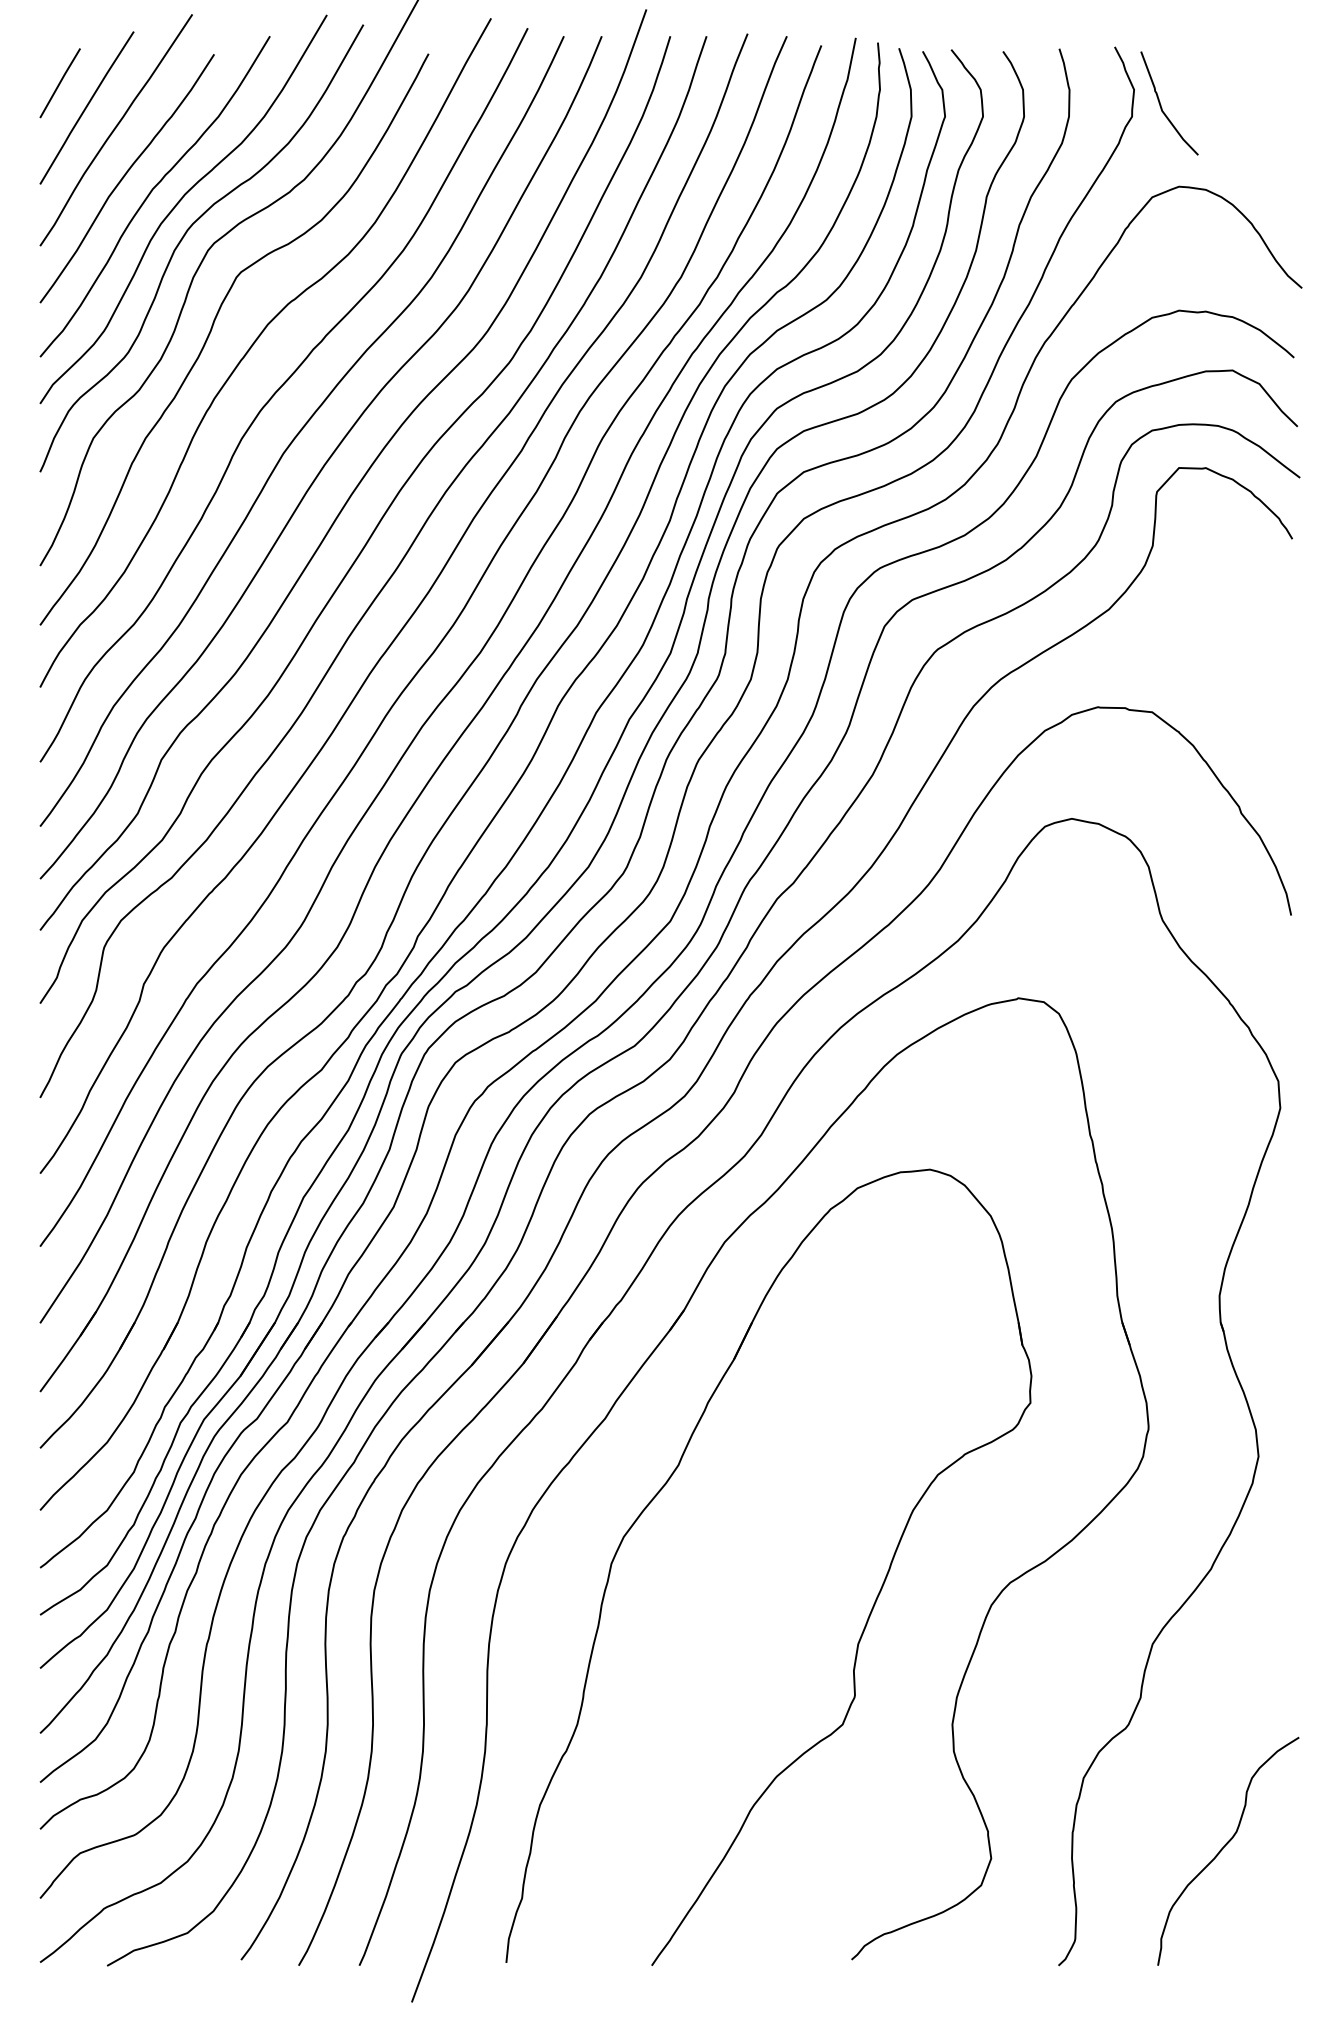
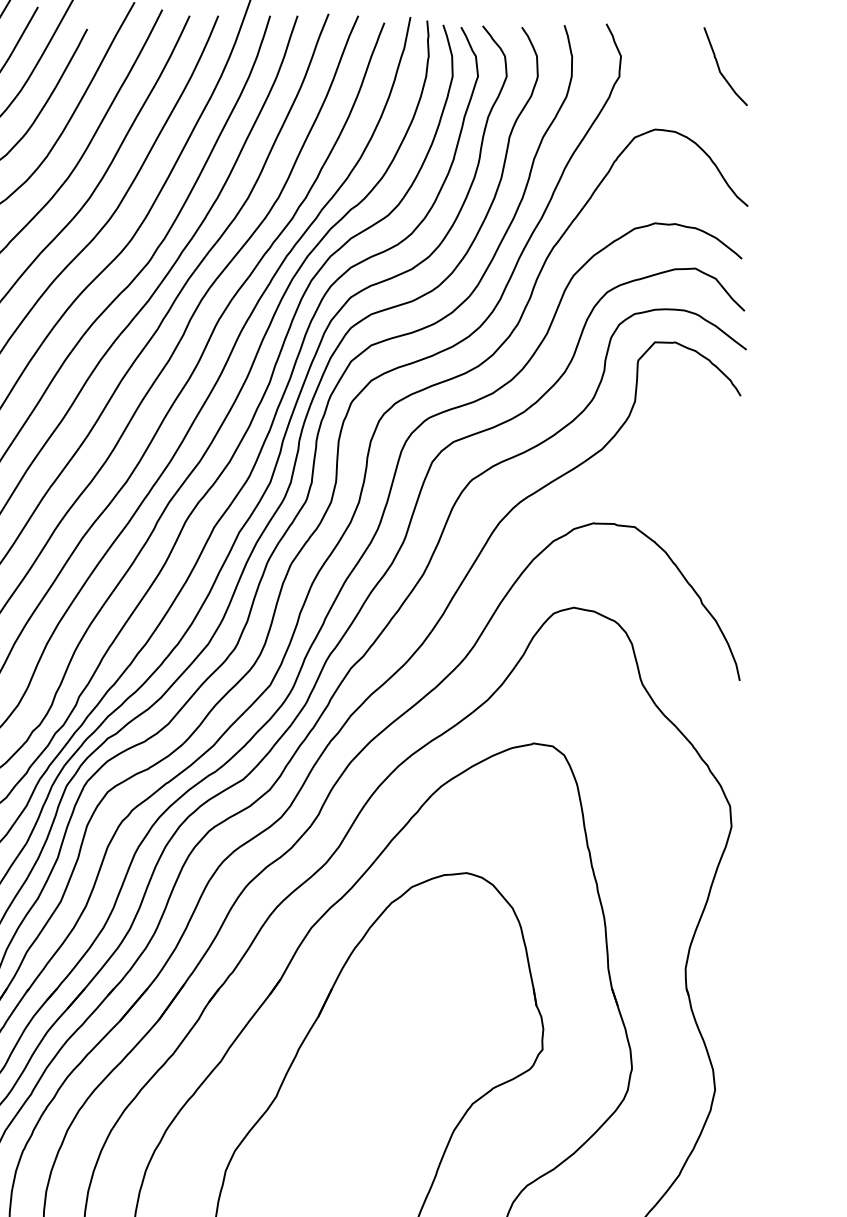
curve: (1161, 104) -> (719, 67), moved

